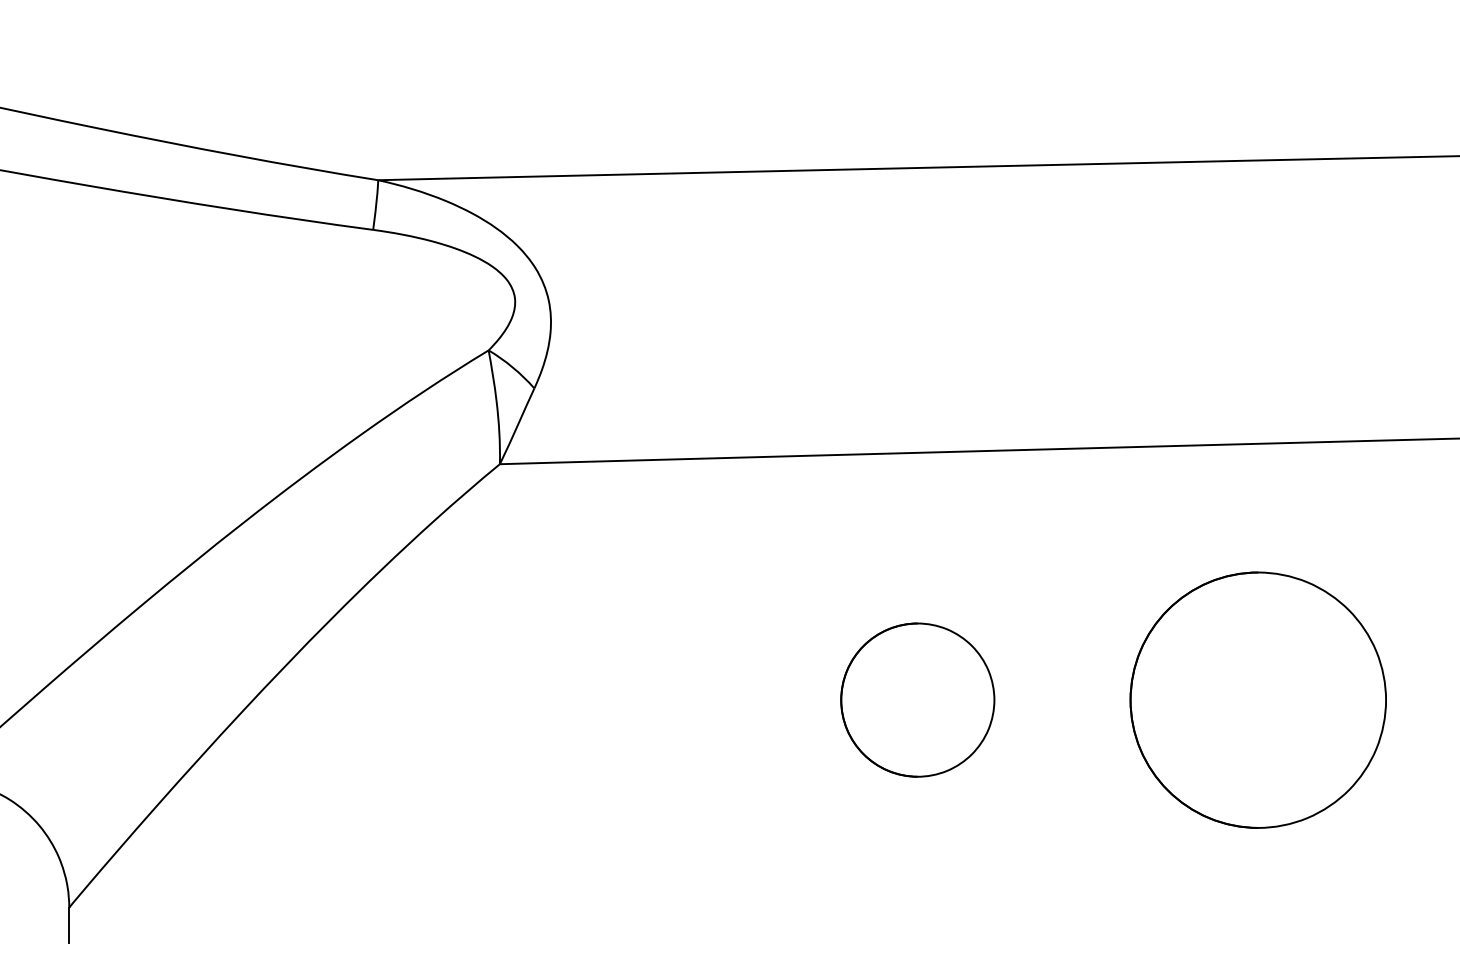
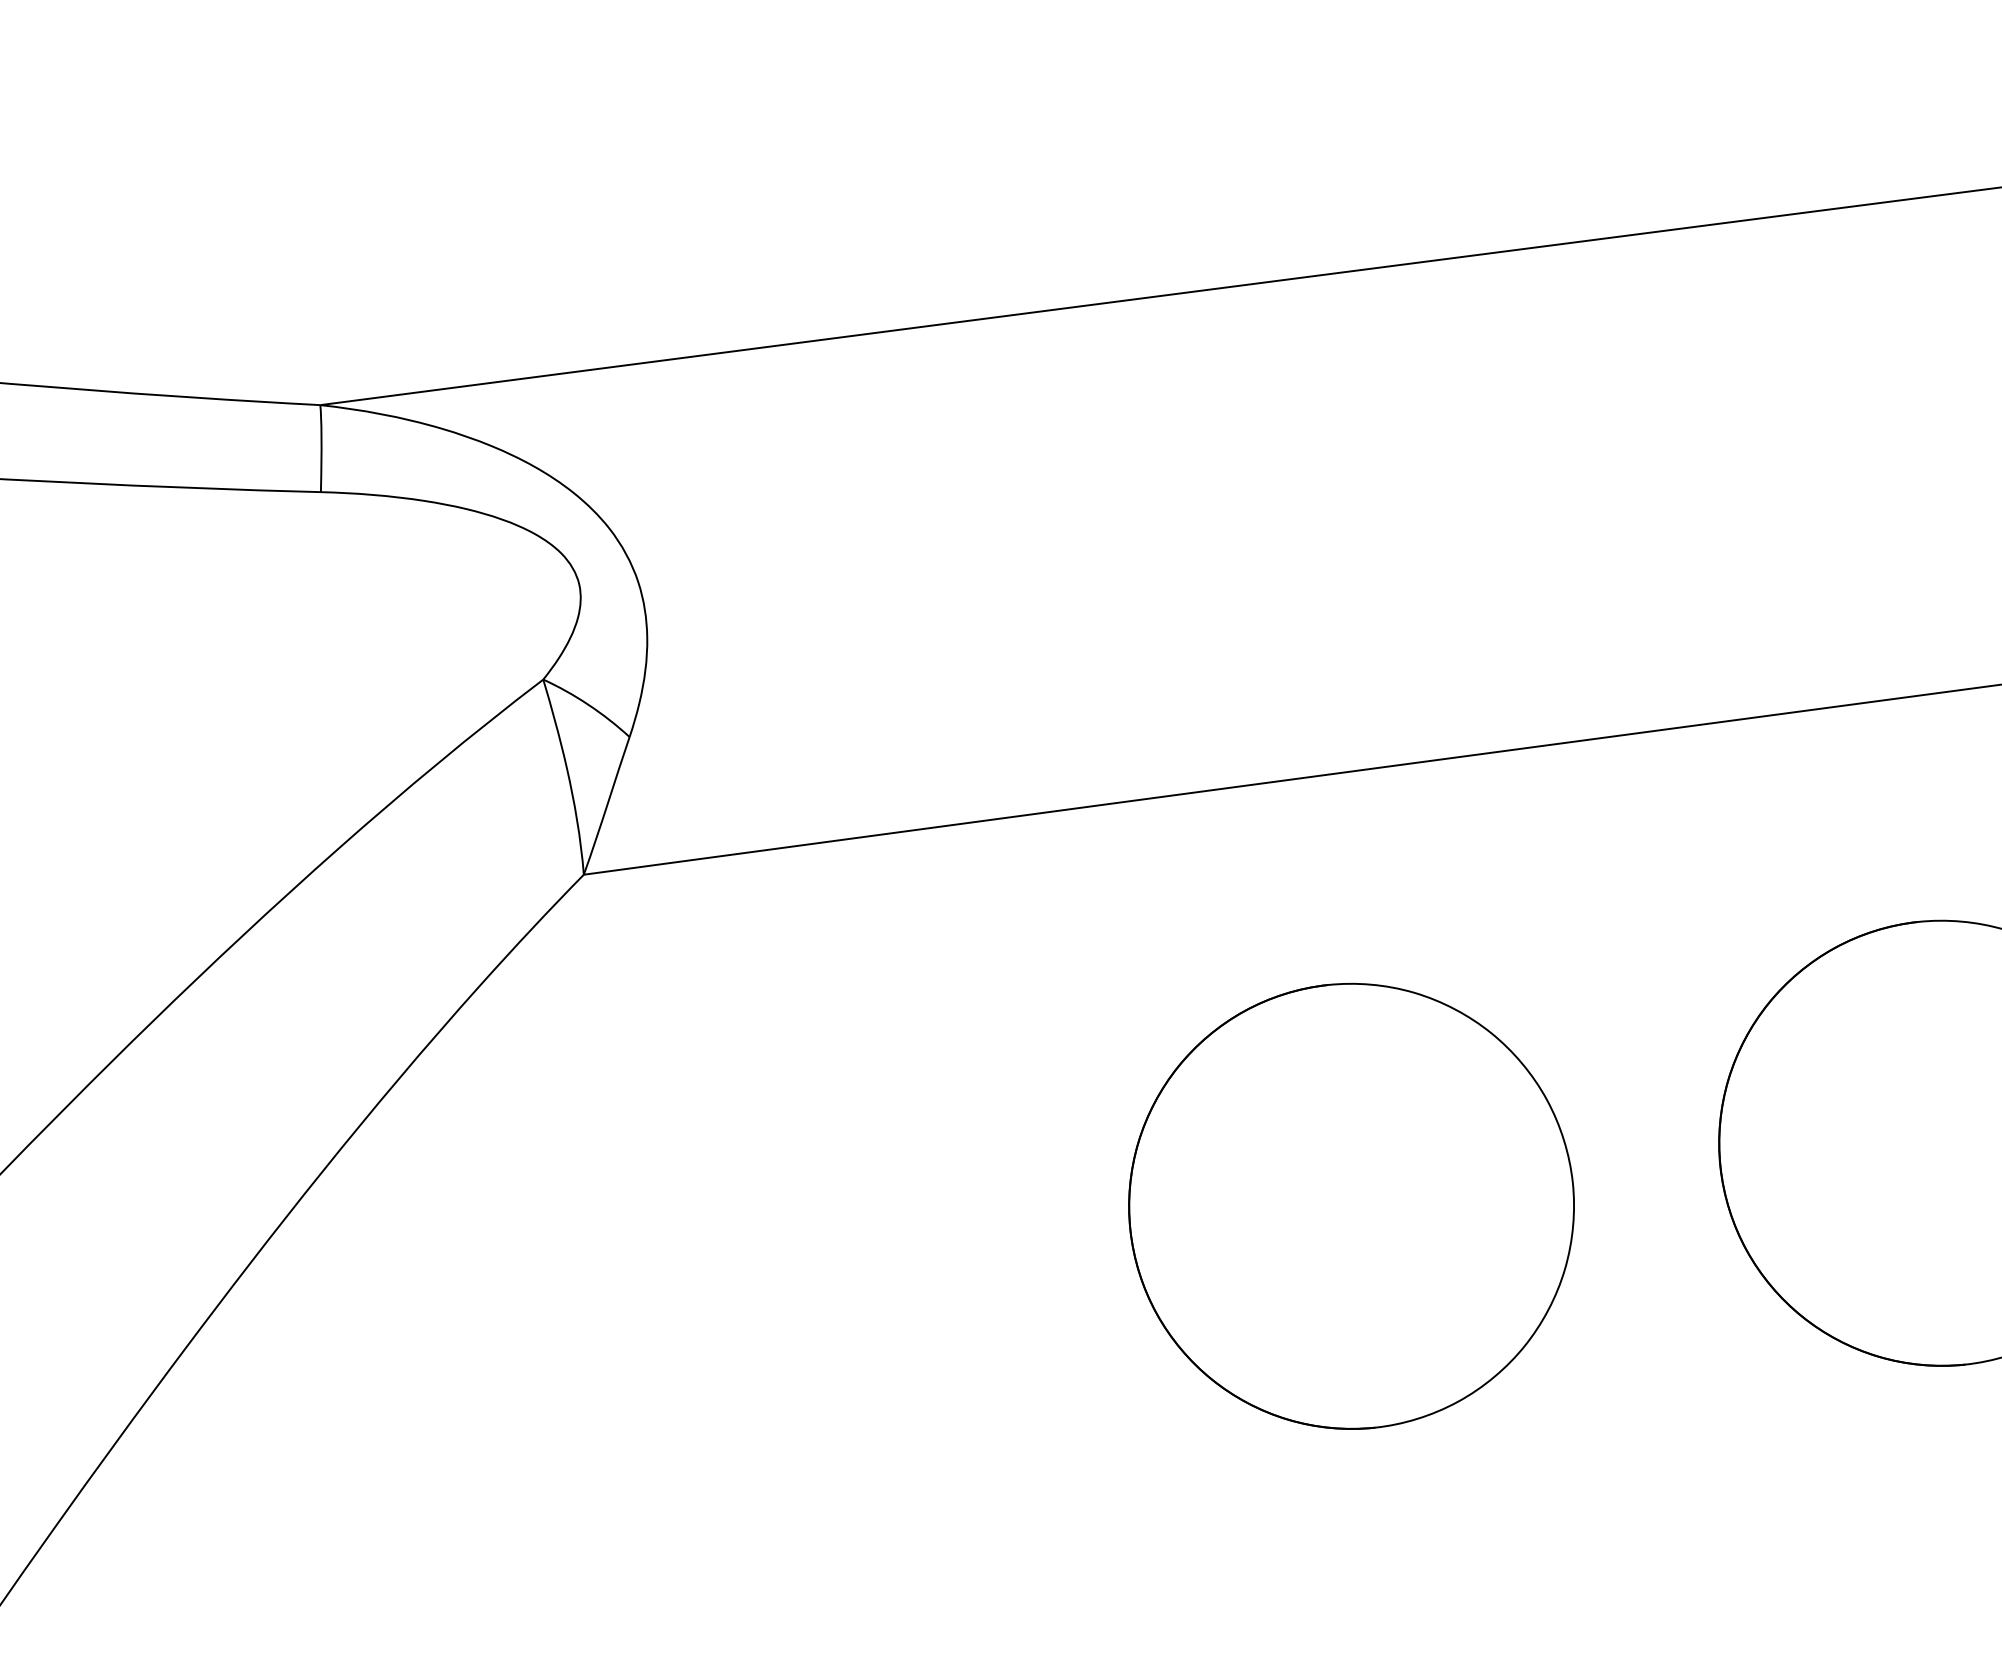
part: (917, 699) -> (1351, 1205), size x1.67

